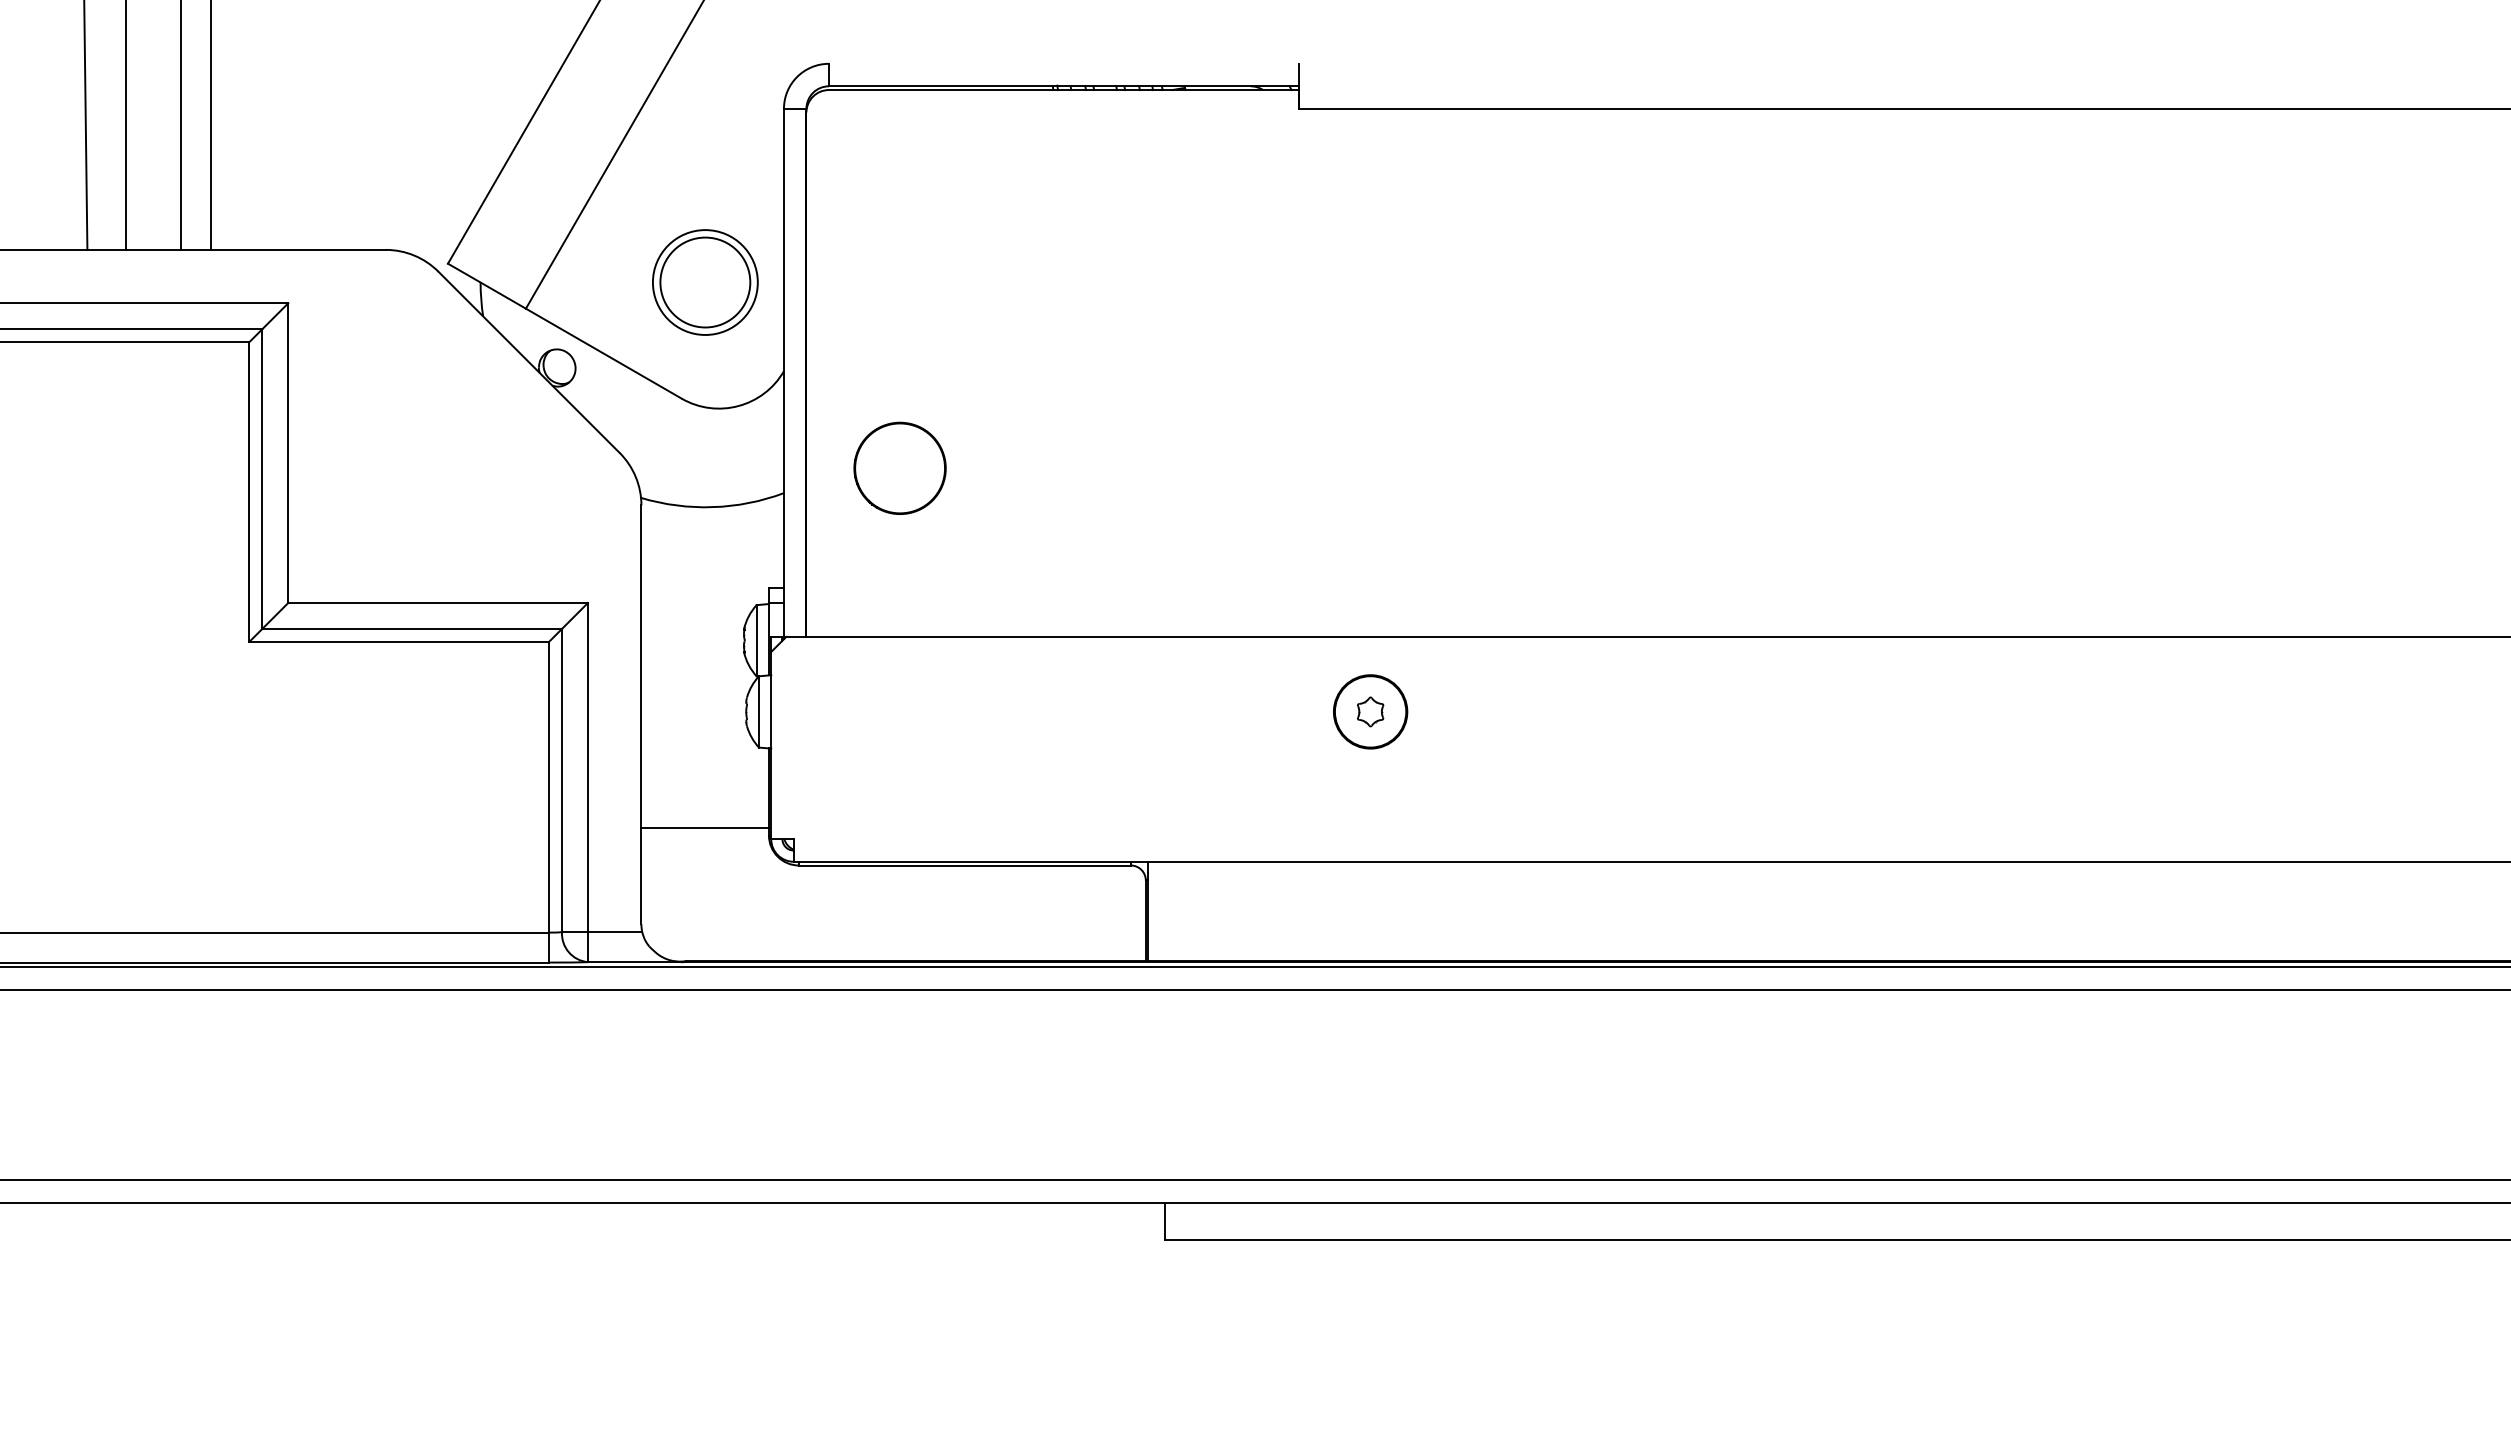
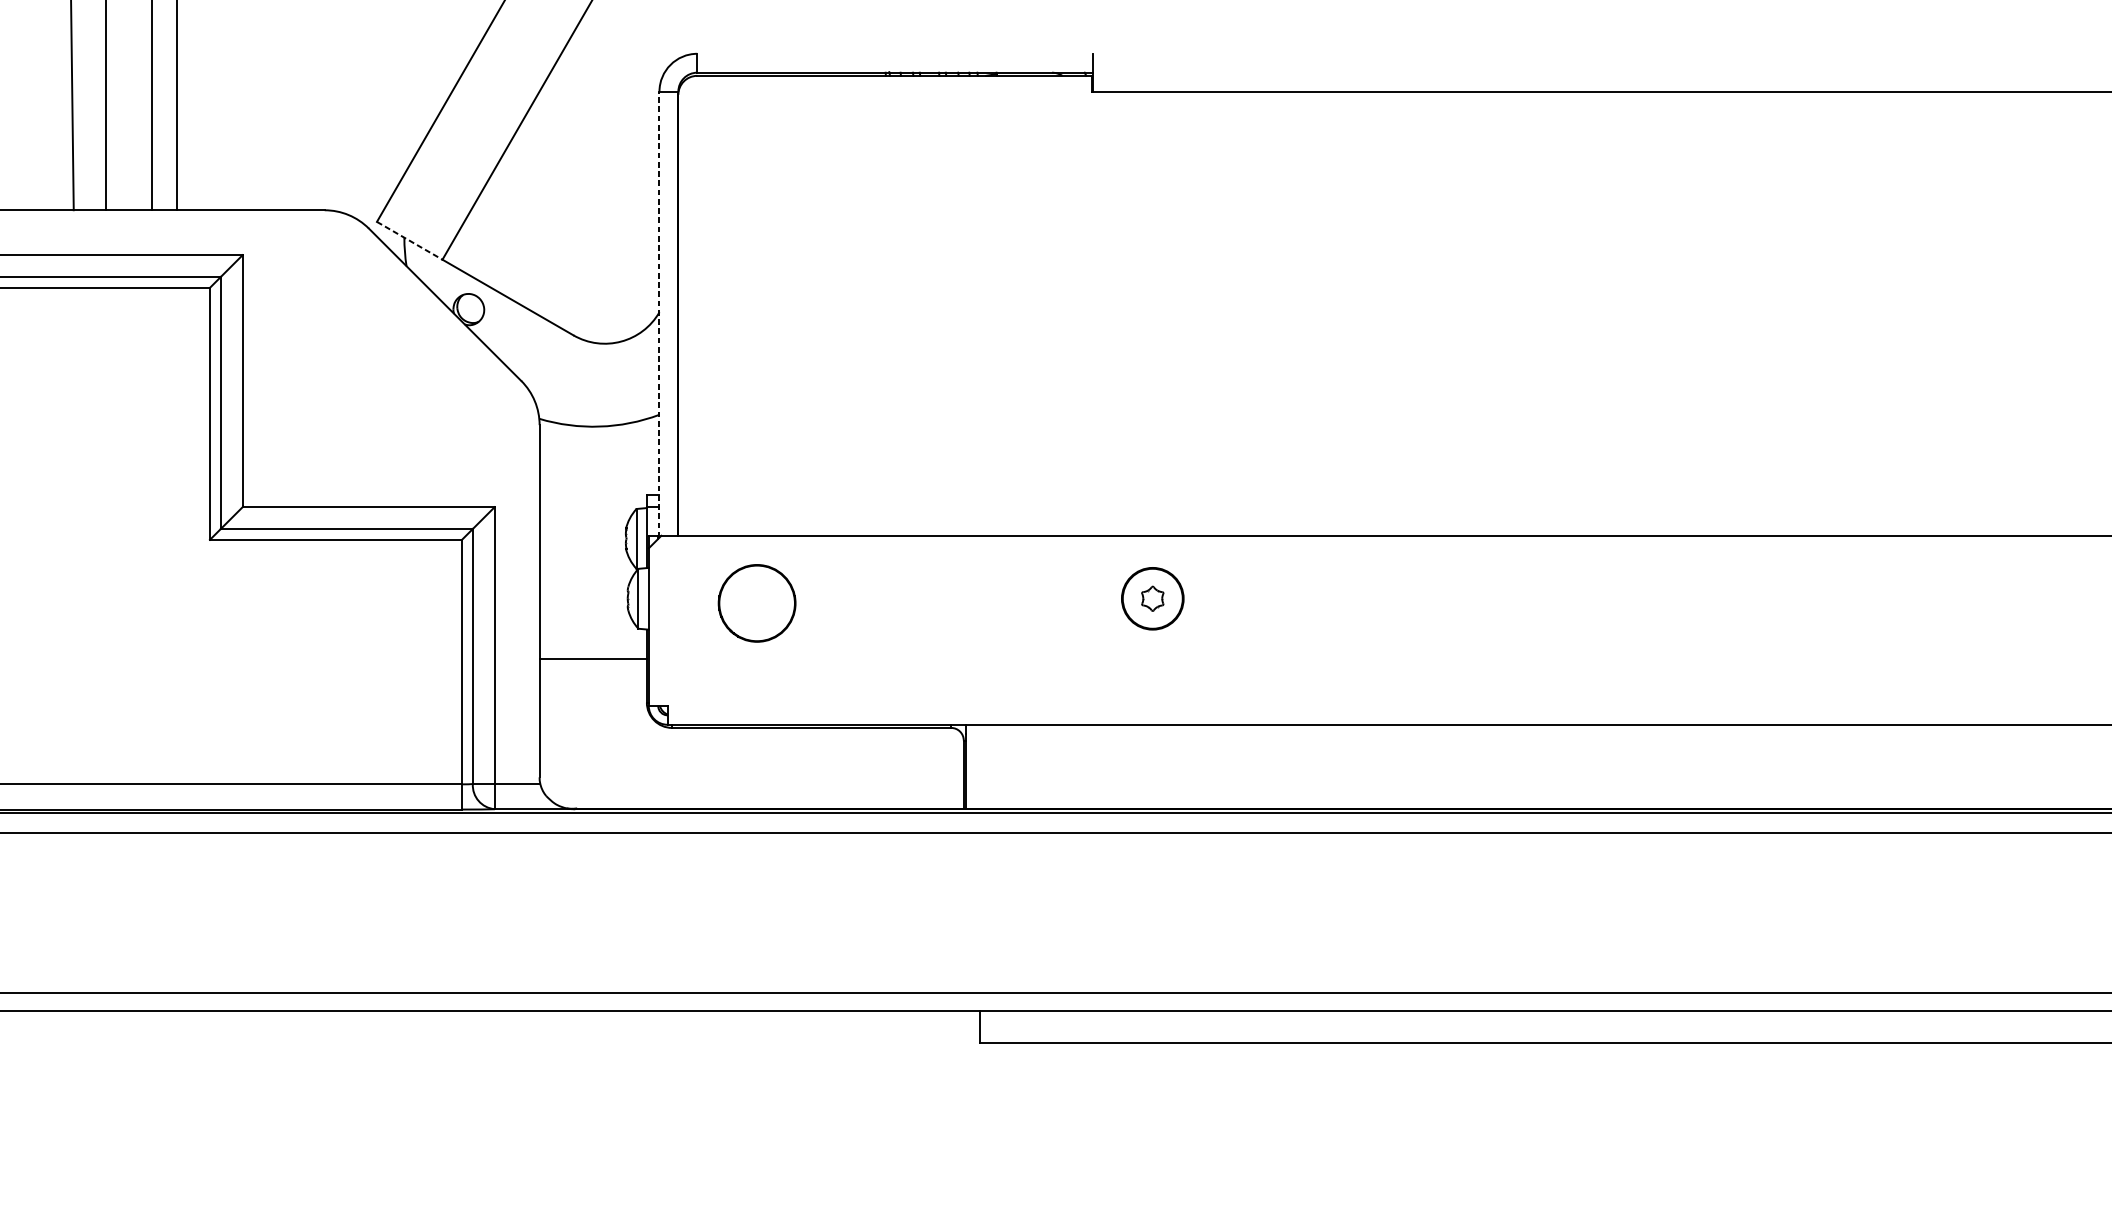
part: (705, 282) -> (593, 237), removed
line: (486, 286) -> (409, 241), solid -> dashed
line: (783, 373) -> (659, 314), solid -> dashed
circle: (899, 467) -> (756, 602), moved
line: (704, 828) -> (592, 658), moved

